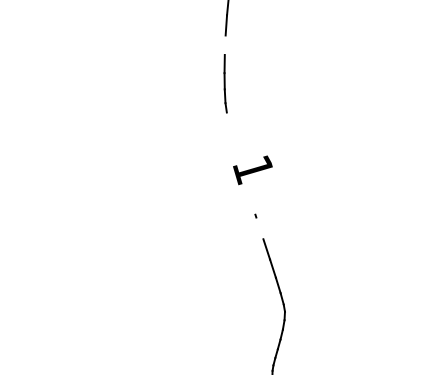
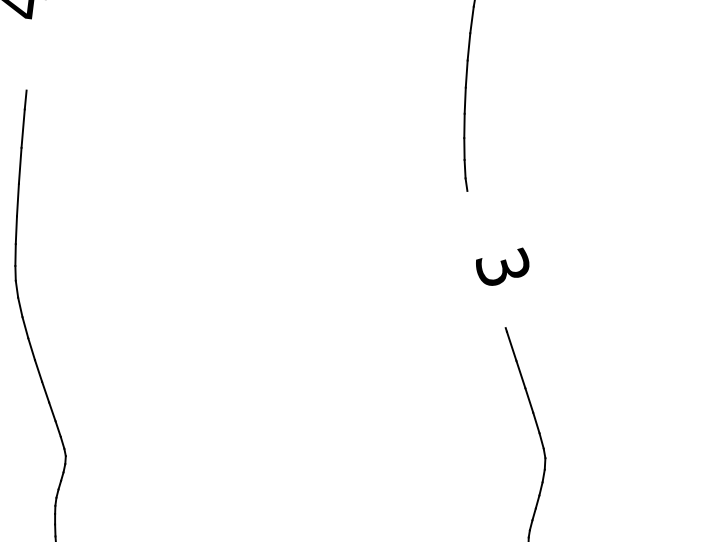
line: (224, 45) -> (464, 100), added
text: (253, 169) -> (502, 267), 1 -> 3
line: (259, 227) -> (511, 345), added

